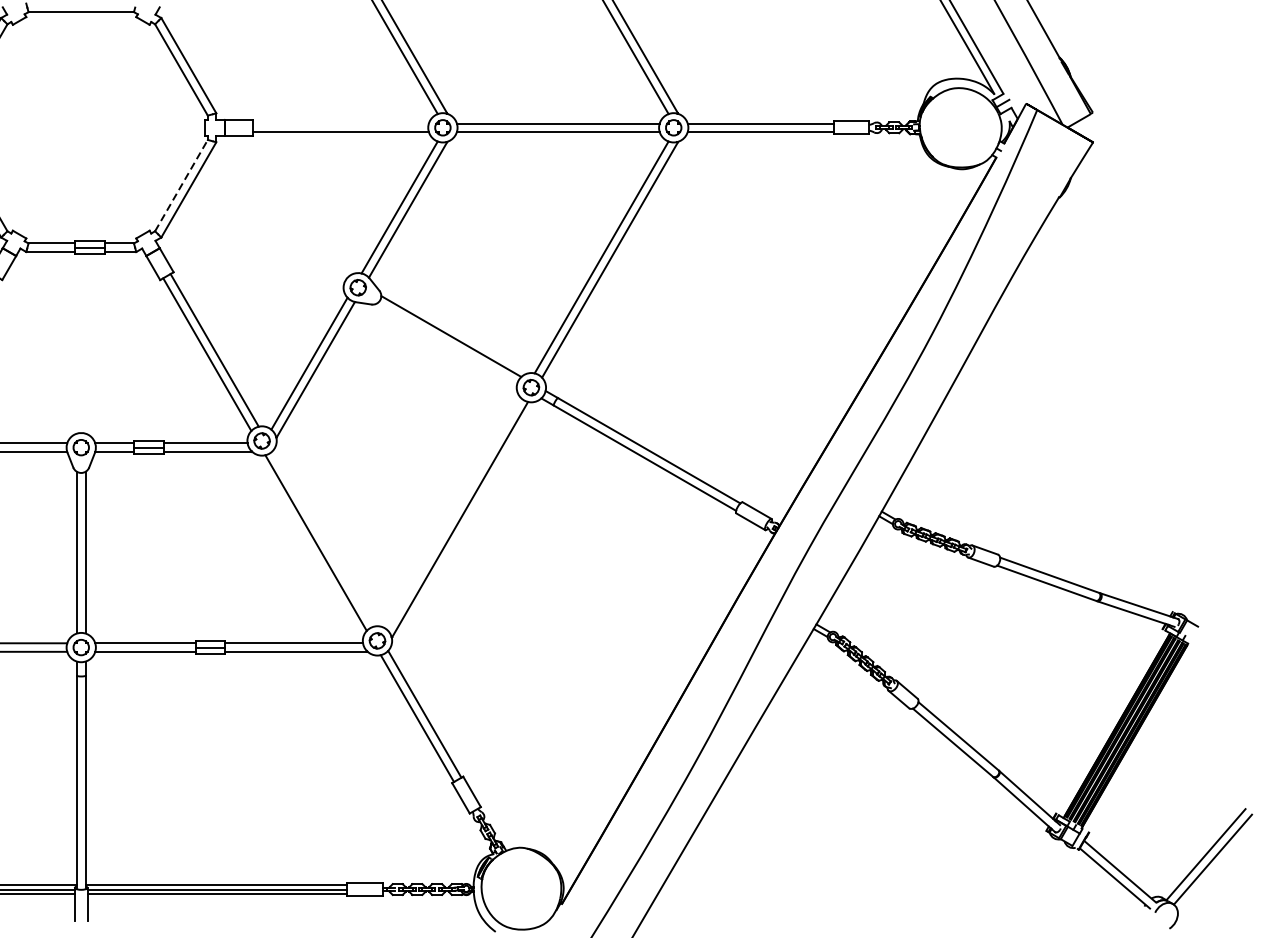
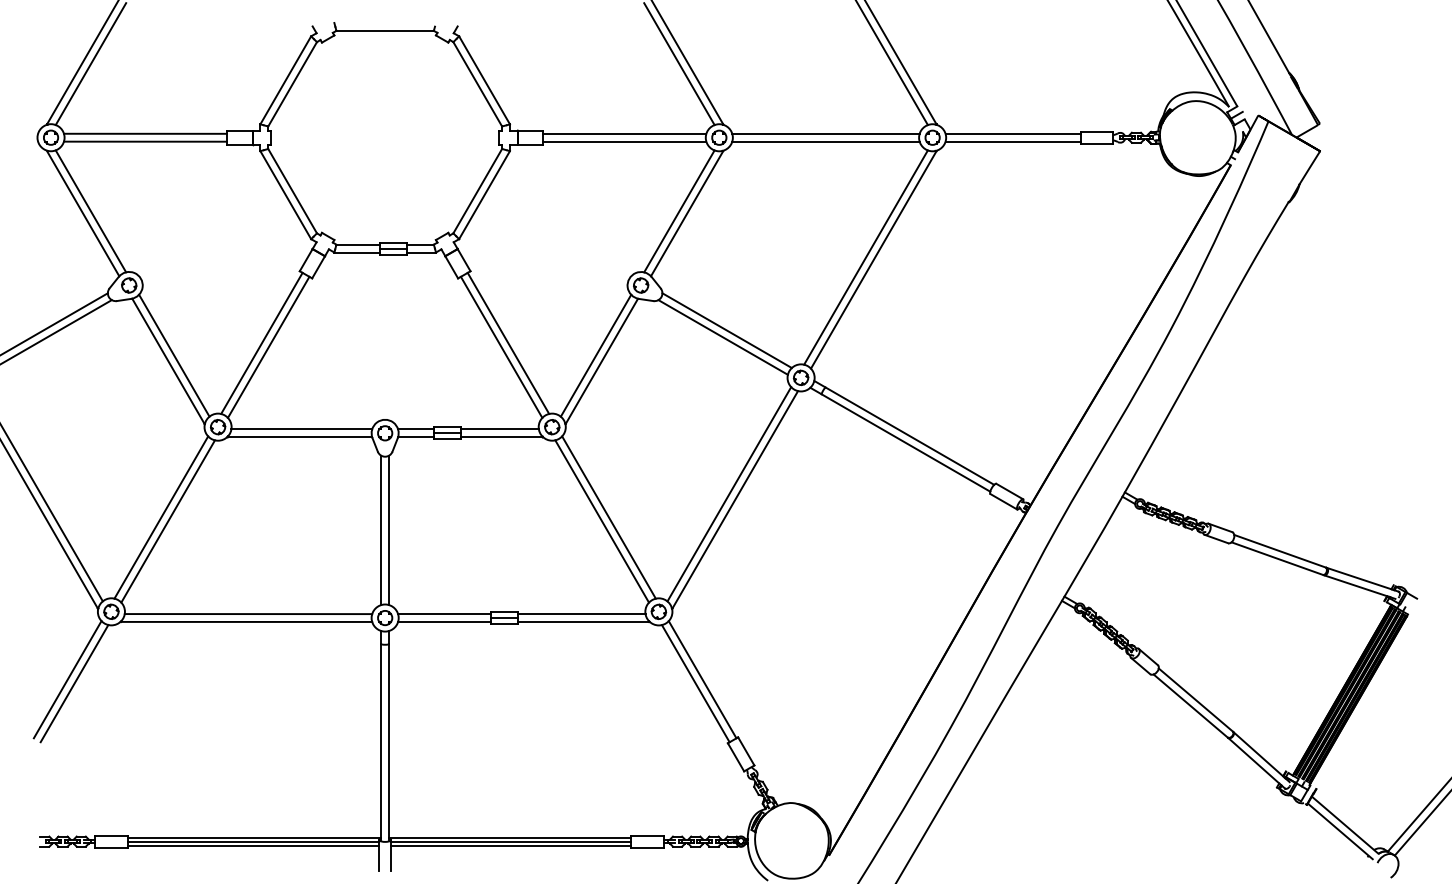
line: (340, 123) -> (624, 133), added
line: (181, 185) -> (477, 191), dashed -> solid
line: (446, 343) -> (722, 337), added
line: (453, 513) -> (729, 494), added
line: (322, 538) -> (608, 517), added

